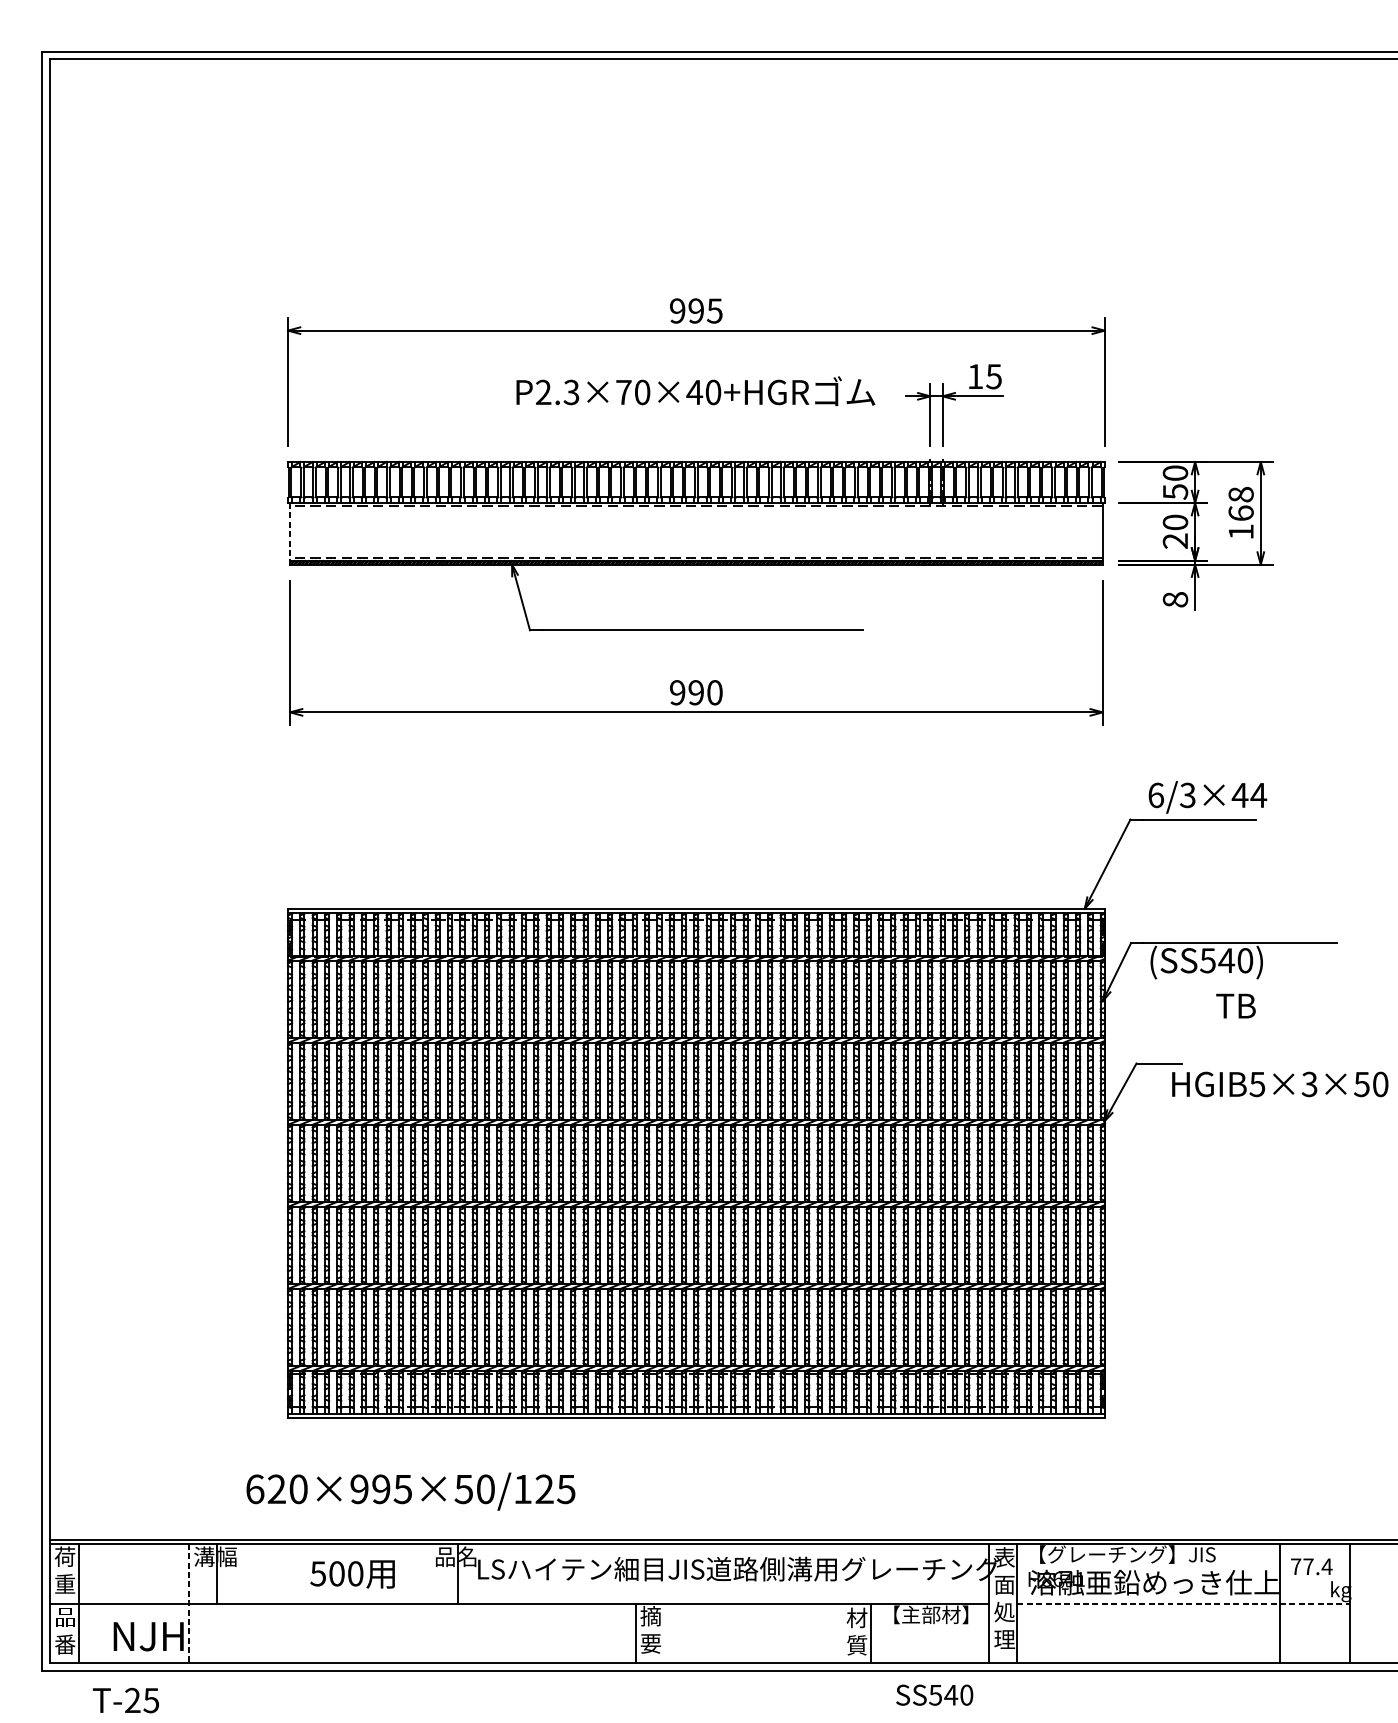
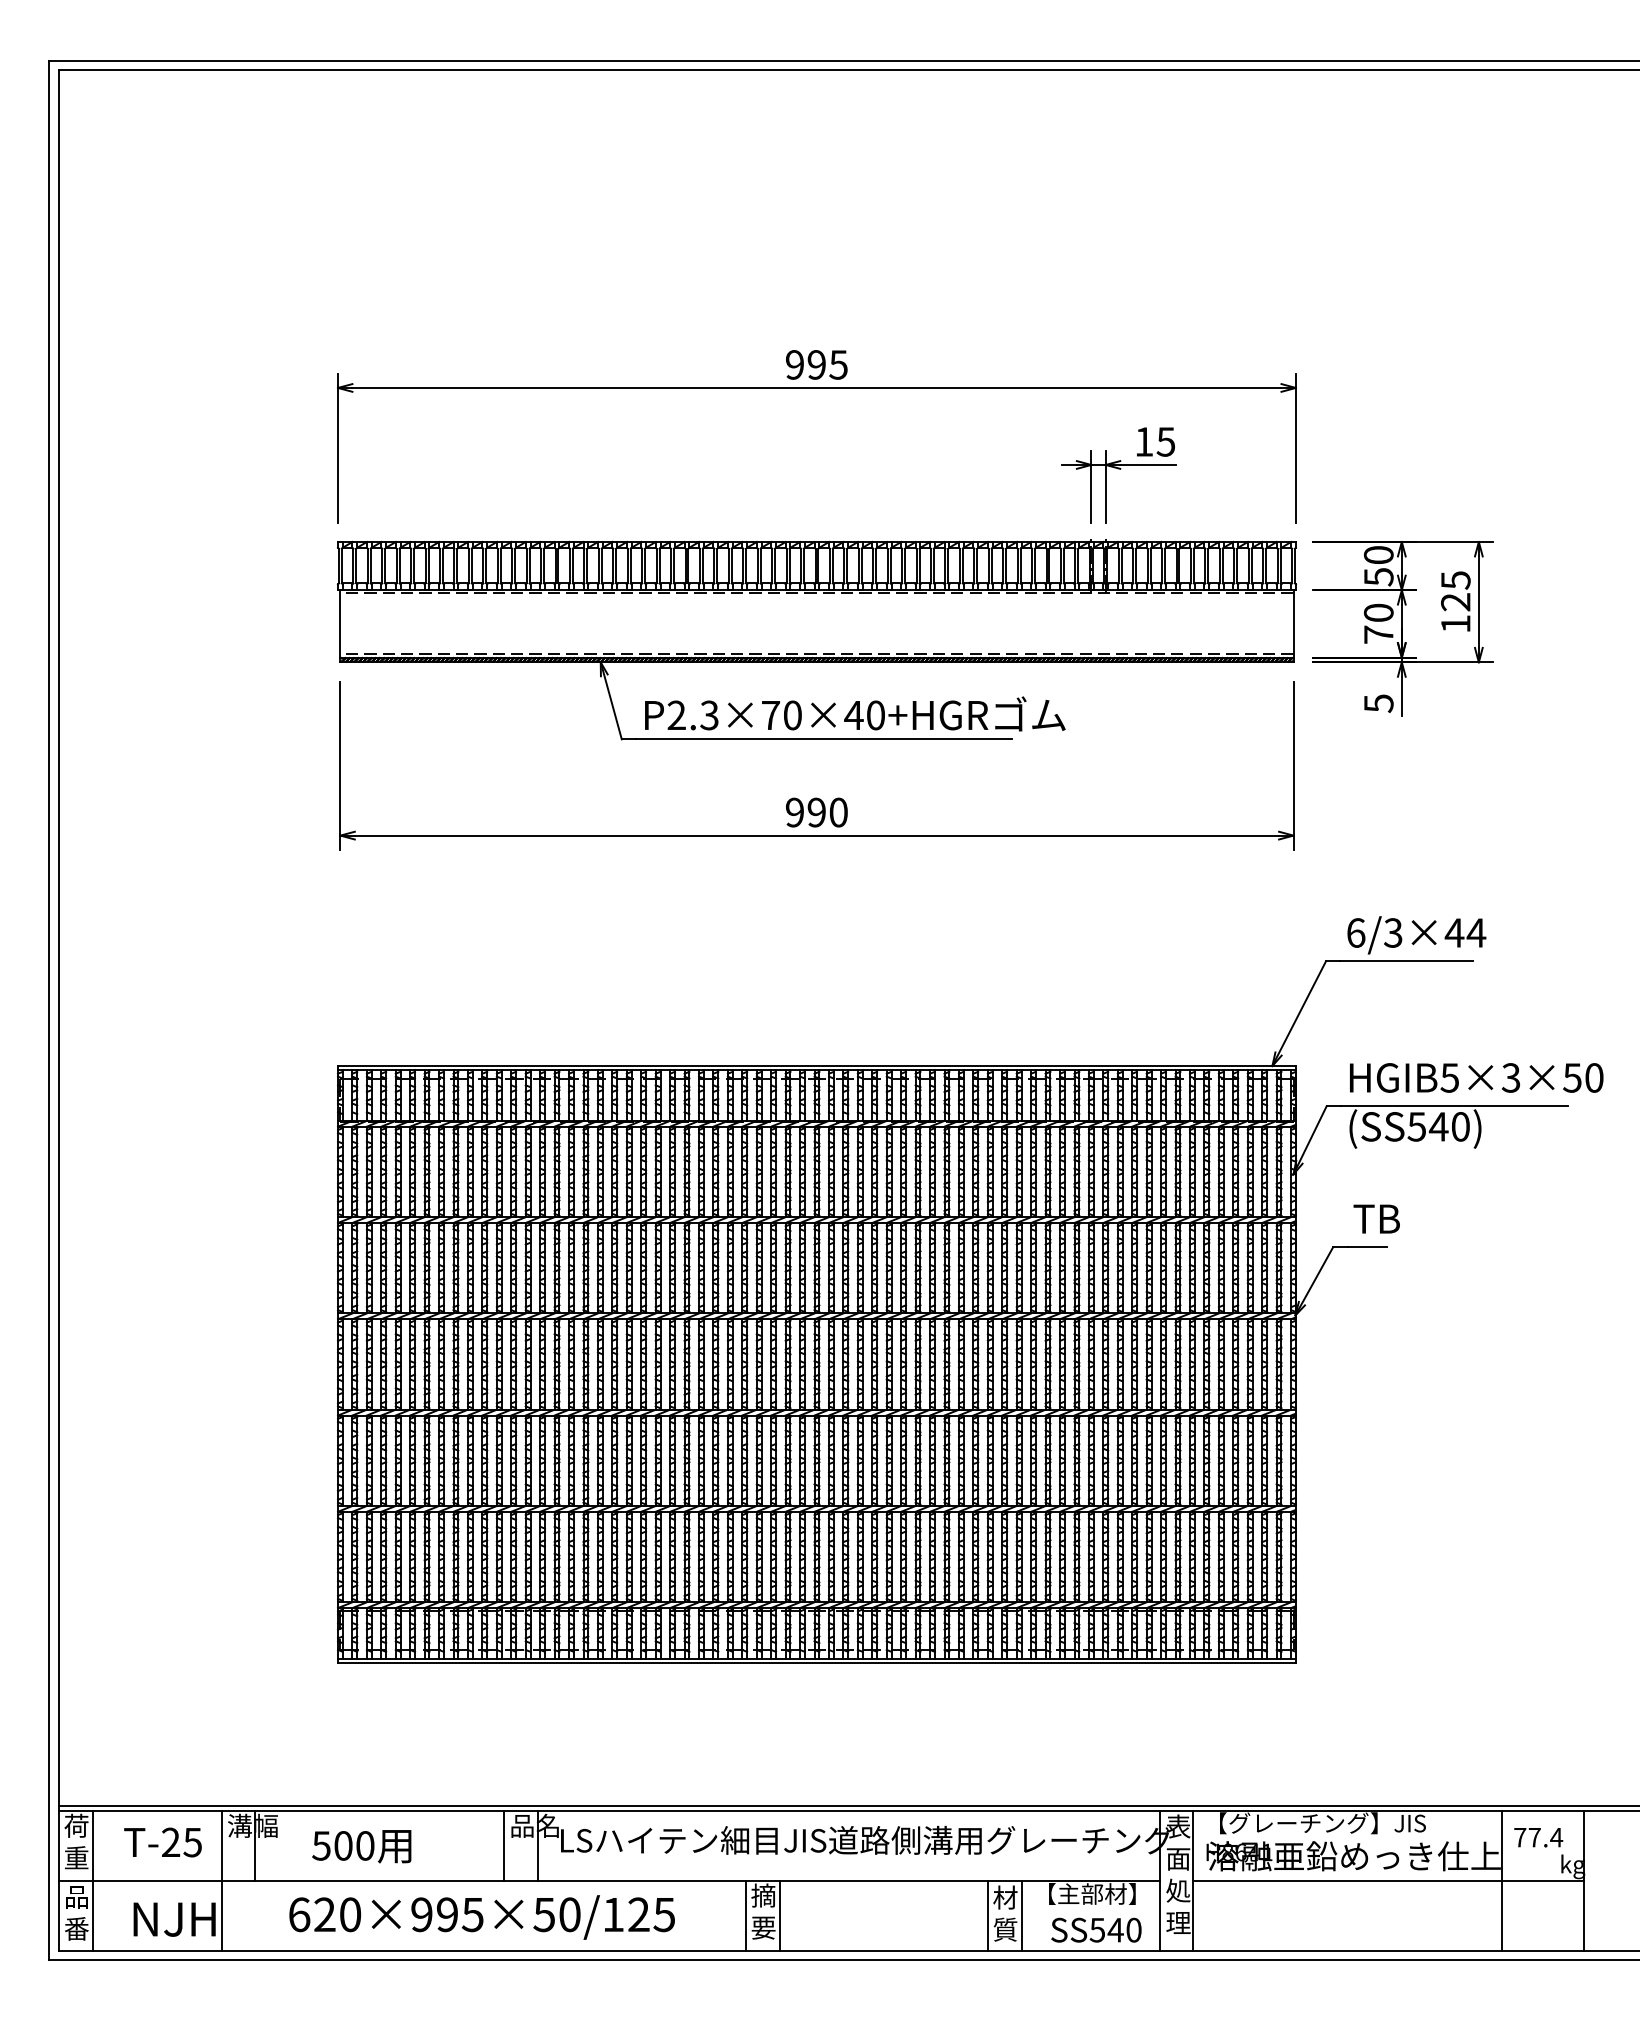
text: (696, 390) -> (855, 713), moved
text: (1240, 504) -> (1455, 591), 168 -> 125
line: (290, 531) -> (340, 623), dashed -> solid
text: (1175, 540) -> (1378, 634), 20 -> 70
text: (1175, 599) -> (1378, 703), 8 -> 5
text: (1235, 1005) -> (1376, 1218), moved
text: (1280, 1084) -> (1476, 1077), moved
text: (410, 1491) -> (481, 1917), moved
line: (429, 1573) -> (504, 1845), added
text: (352, 1574) -> (361, 1846), moved
line: (188, 1603) -> (221, 1880), dashed -> solid
line: (1184, 1603) -> (1389, 1880), dashed -> solid
line: (664, 1633) -> (779, 1915), added
line: (841, 1633) -> (987, 1915), added
text: (934, 1694) -> (1096, 1929), moved
text: (125, 1700) -> (162, 1842), moved

